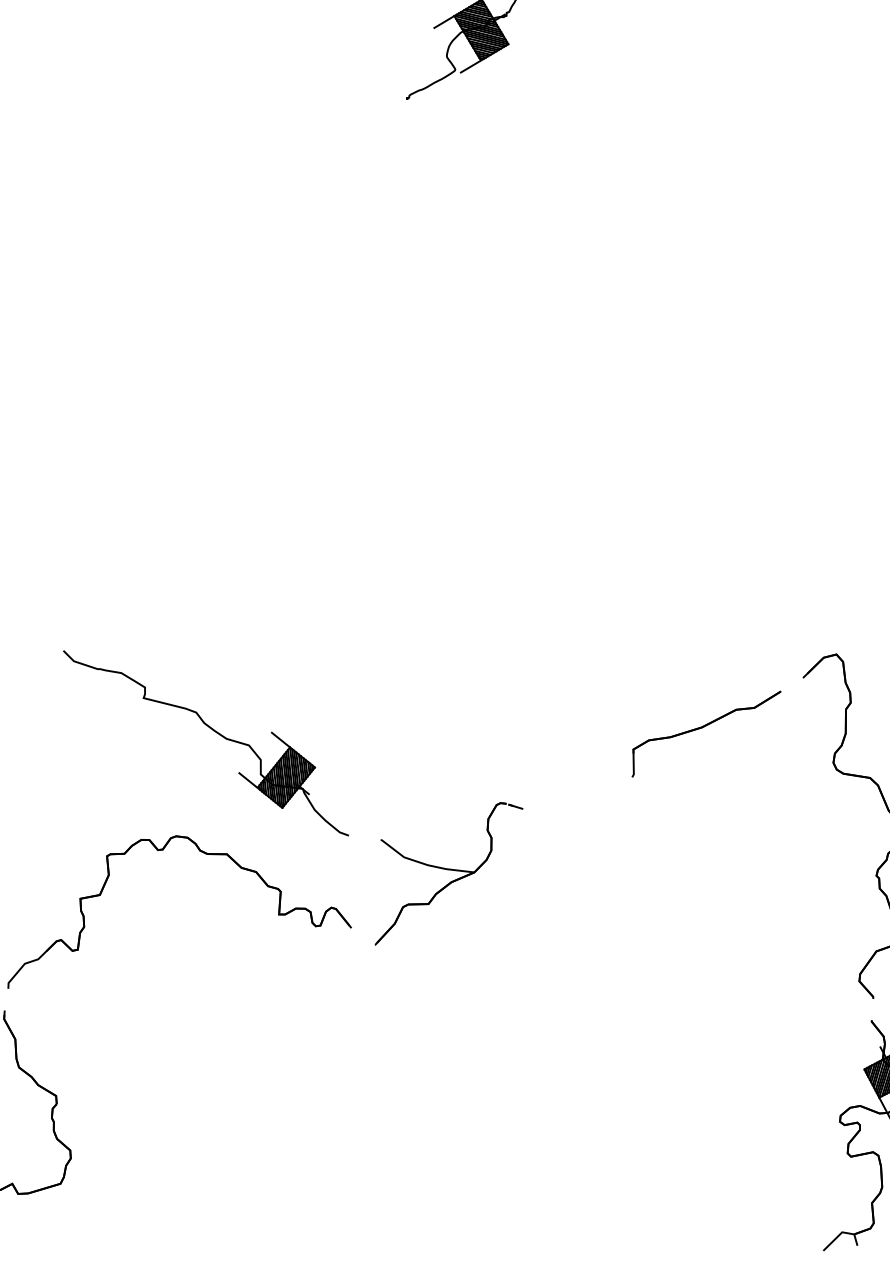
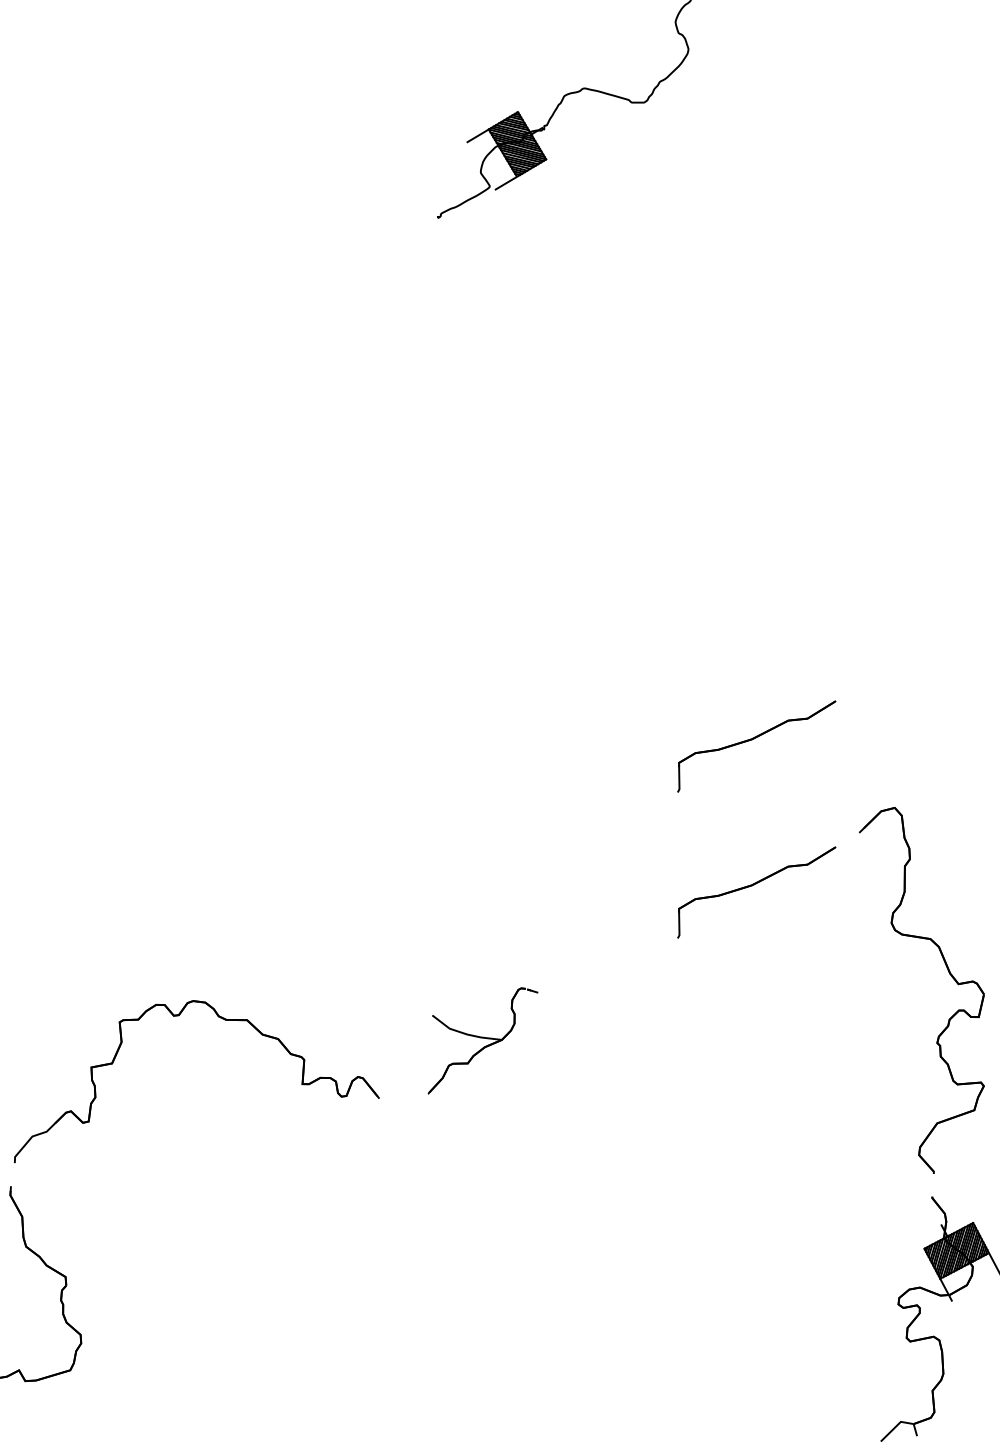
part: (702, 591) -> (752, 740), added
part: (213, 731) -> (232, 889), removed
part: (448, 873) -> (482, 1040), size x0.7

